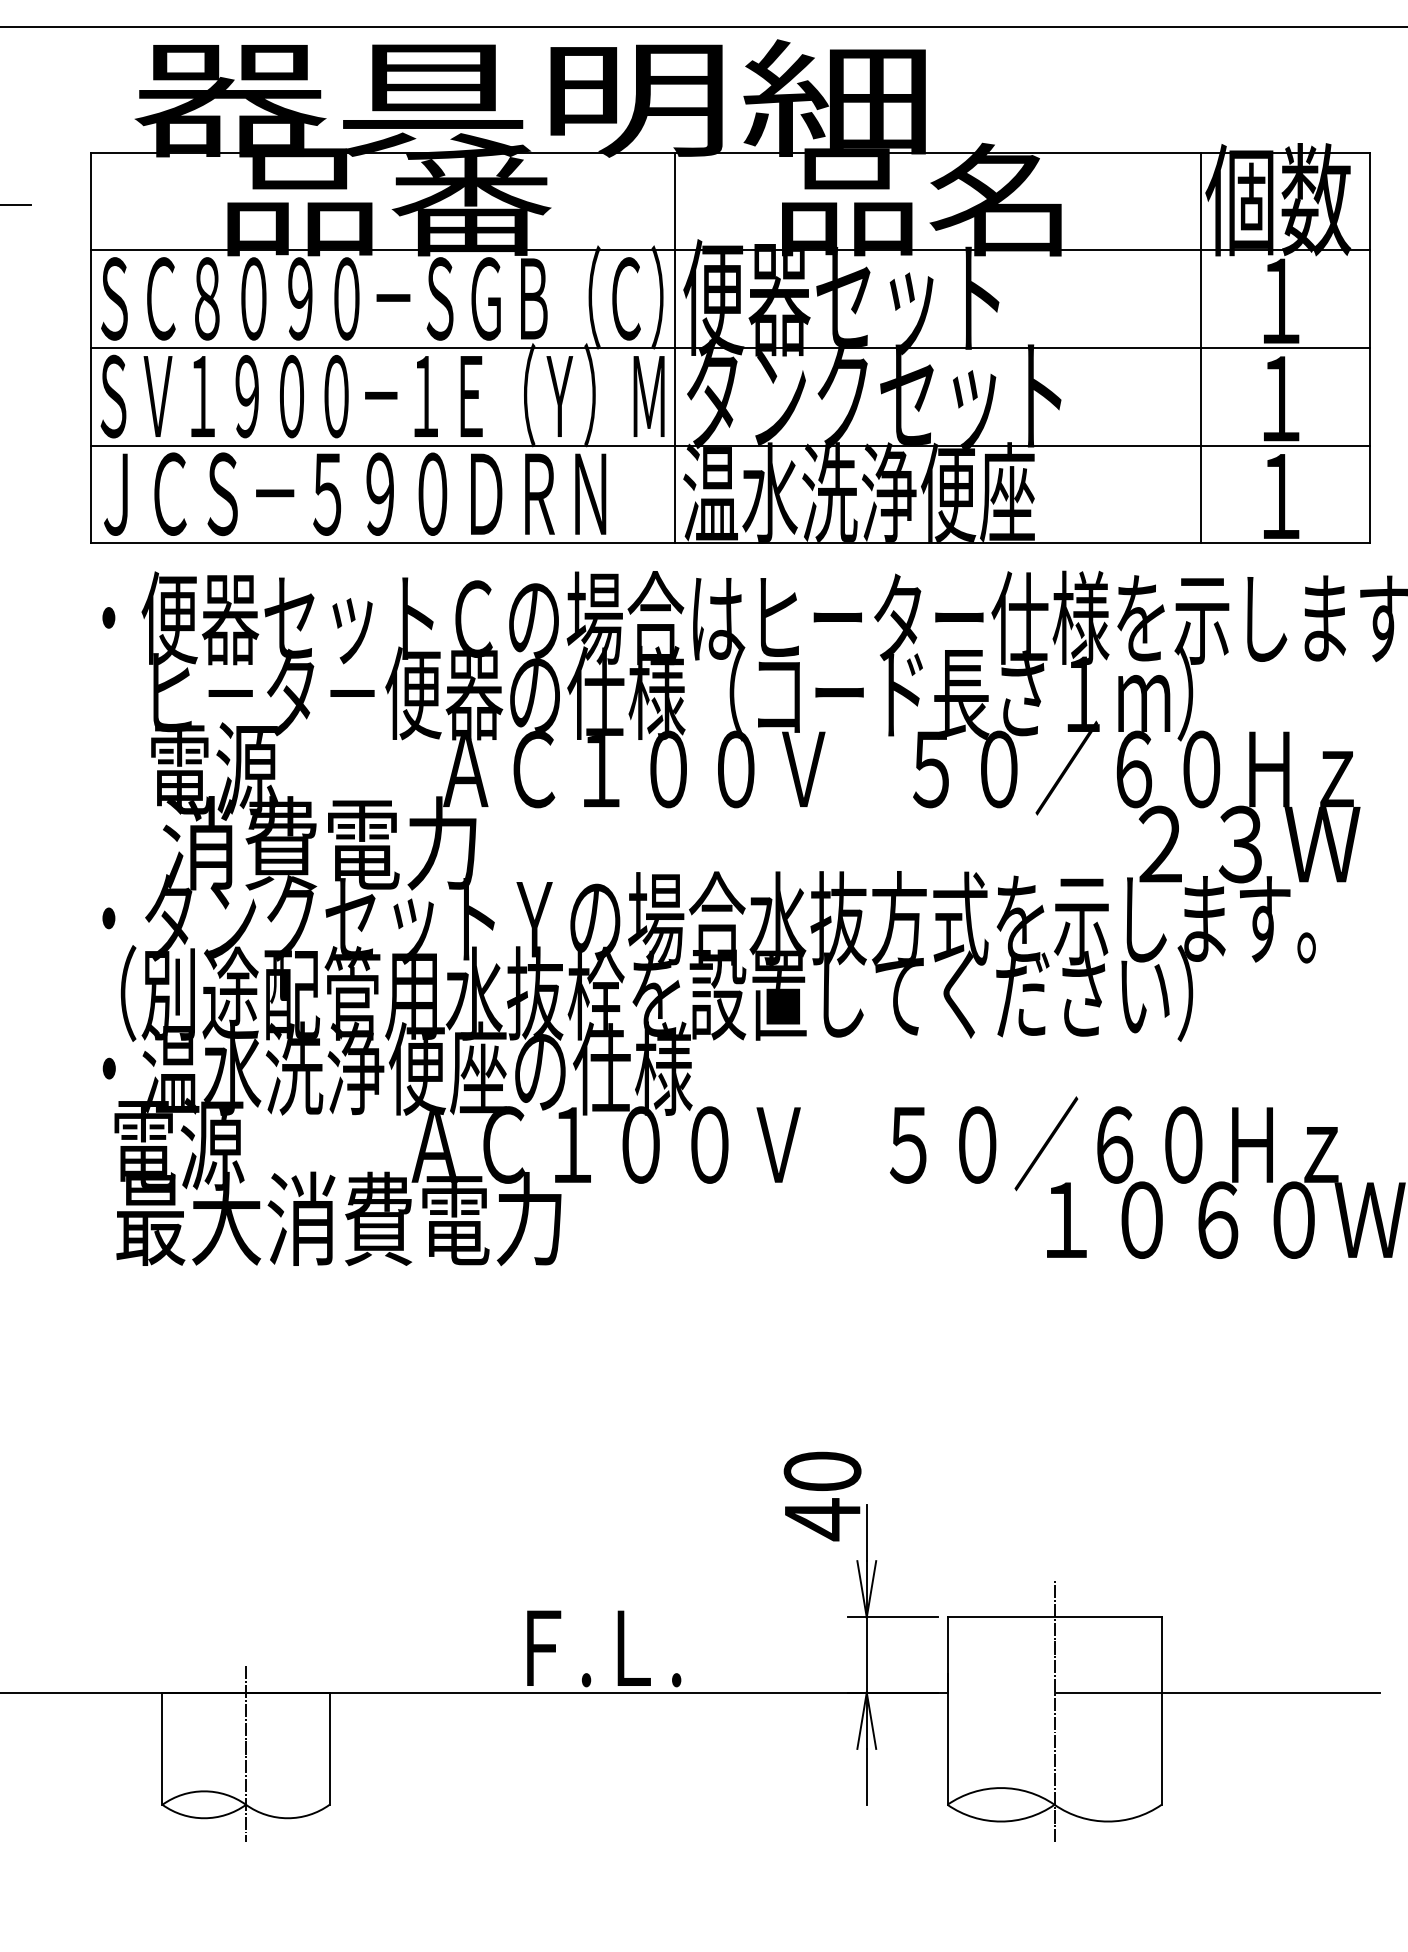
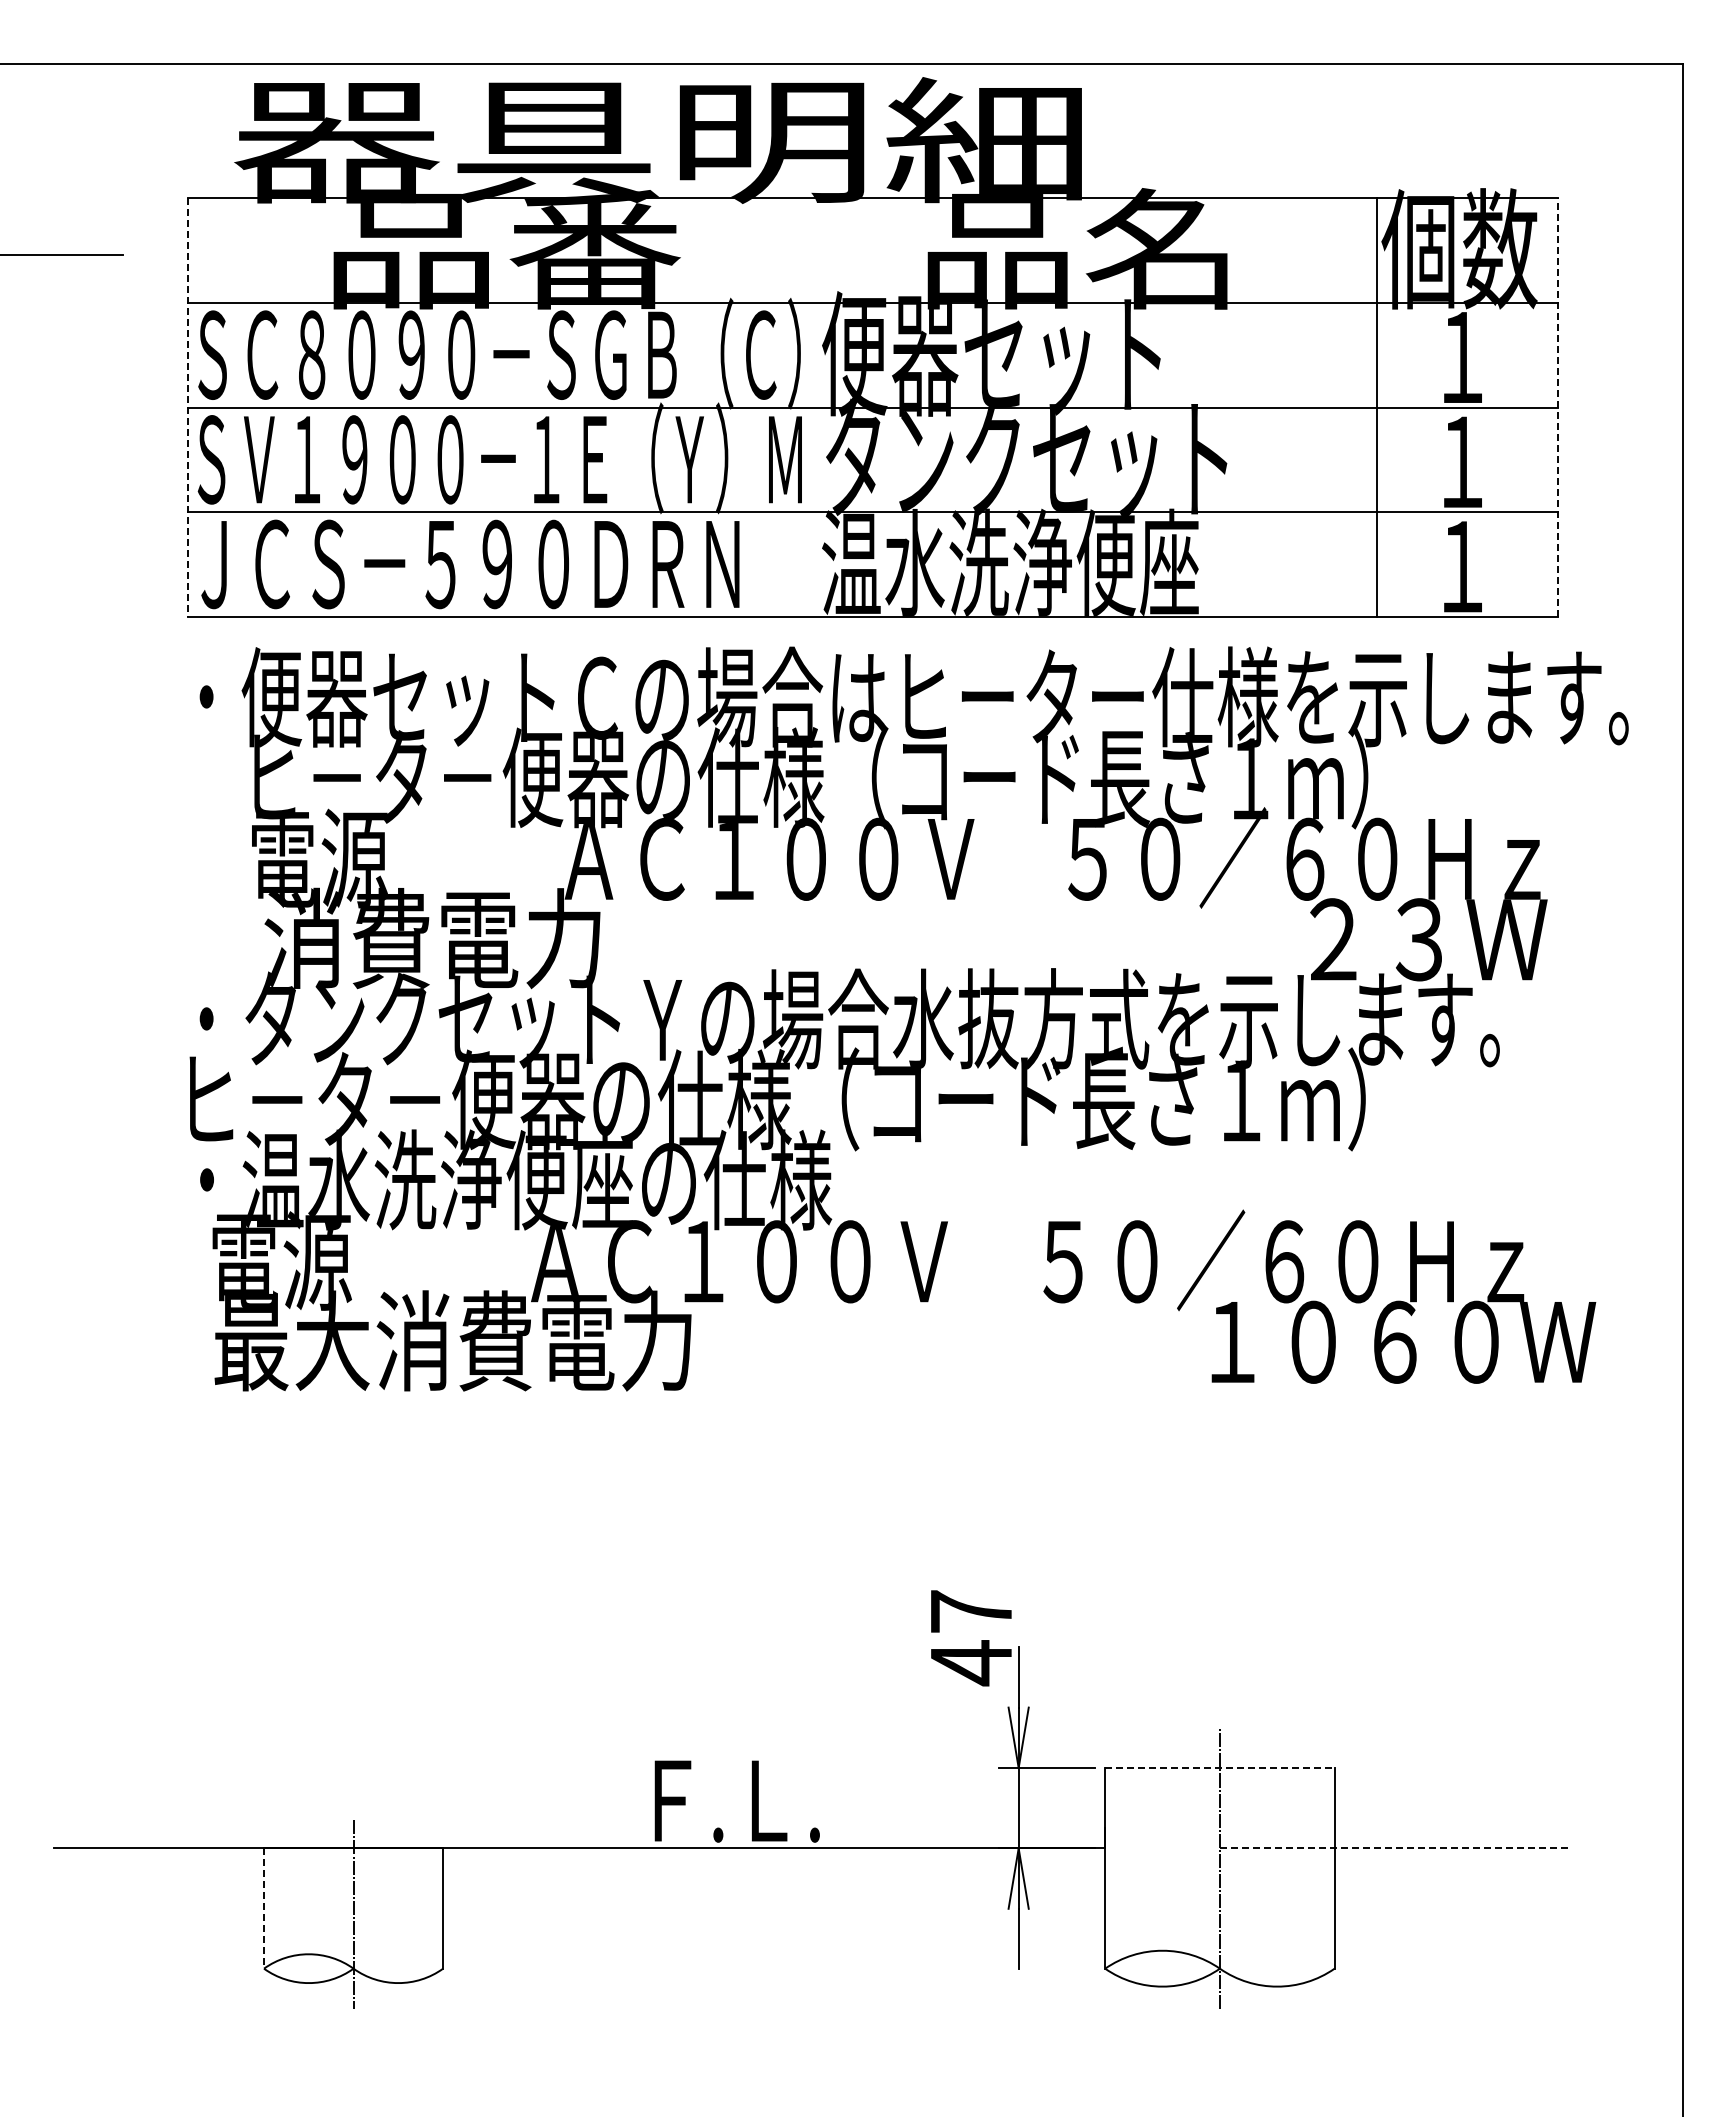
line: (675, 347) -> (813, 407), removed
line: (1369, 347) -> (1557, 407), solid -> dashed
line: (91, 348) -> (187, 408), solid -> dashed
text: (642, 993) -> (778, 1099), （別途配管用水抜栓を設置してください） -> ヒ－タ－便器の仕様（コード長さ１ｍ）
text: (821, 1471) -> (970, 1611), 40 -> 47
line: (1054, 1617) -> (1219, 1767), solid -> dashed
line: (1217, 1692) -> (1394, 1848), solid -> dashed
line: (162, 1749) -> (264, 1909), solid -> dashed

